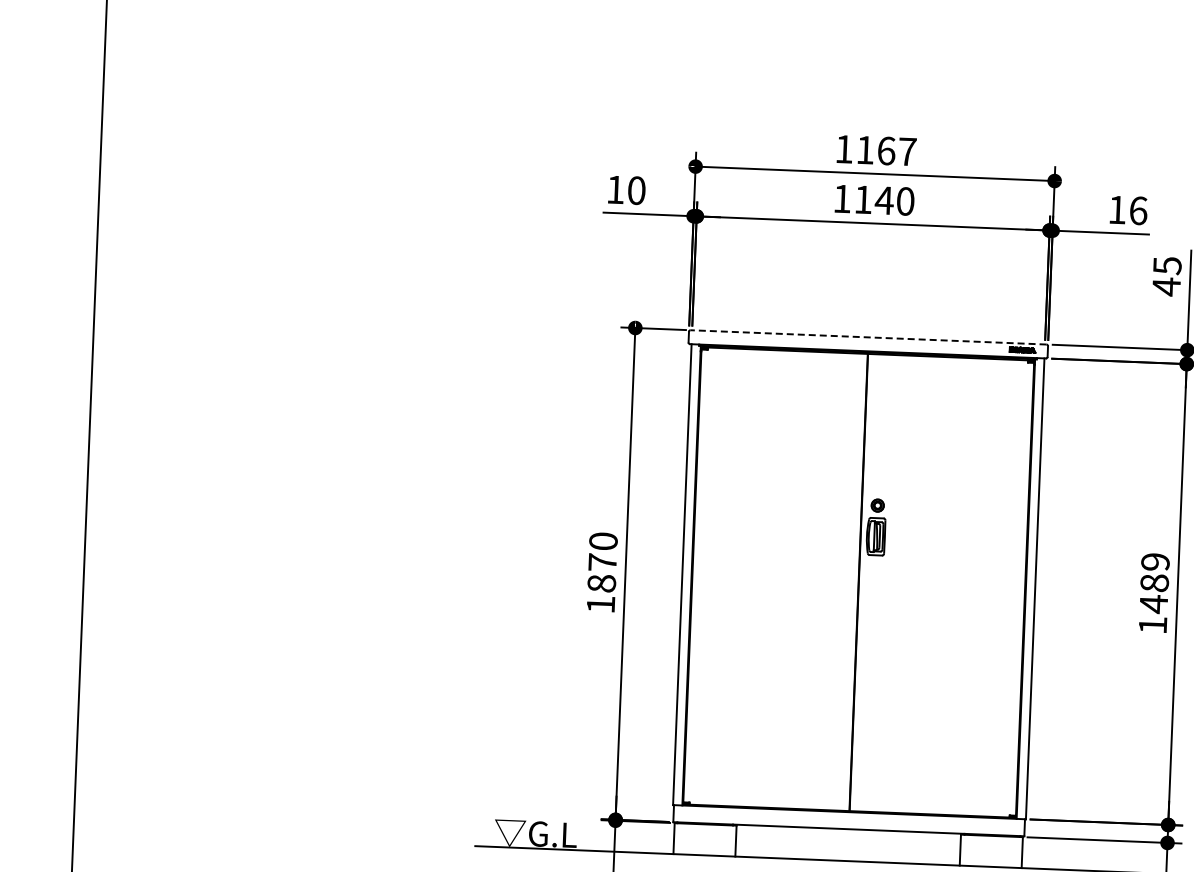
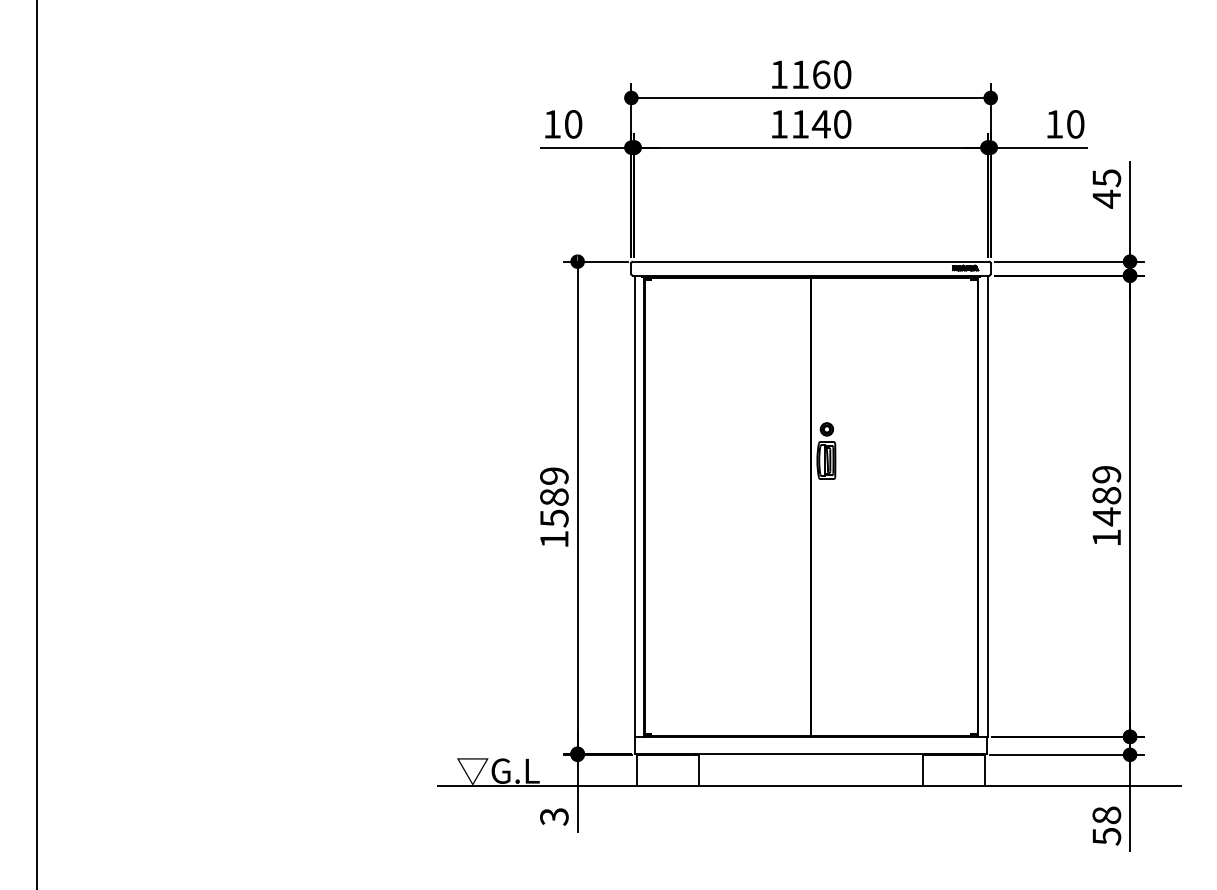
text: (907, 151) -> (842, 74), 1167 -> 1160
text: (1138, 210) -> (1075, 124), 16 -> 10
line: (868, 337) -> (810, 261), dashed -> solid
text: (602, 562) -> (554, 497), 1870 -> 1589

